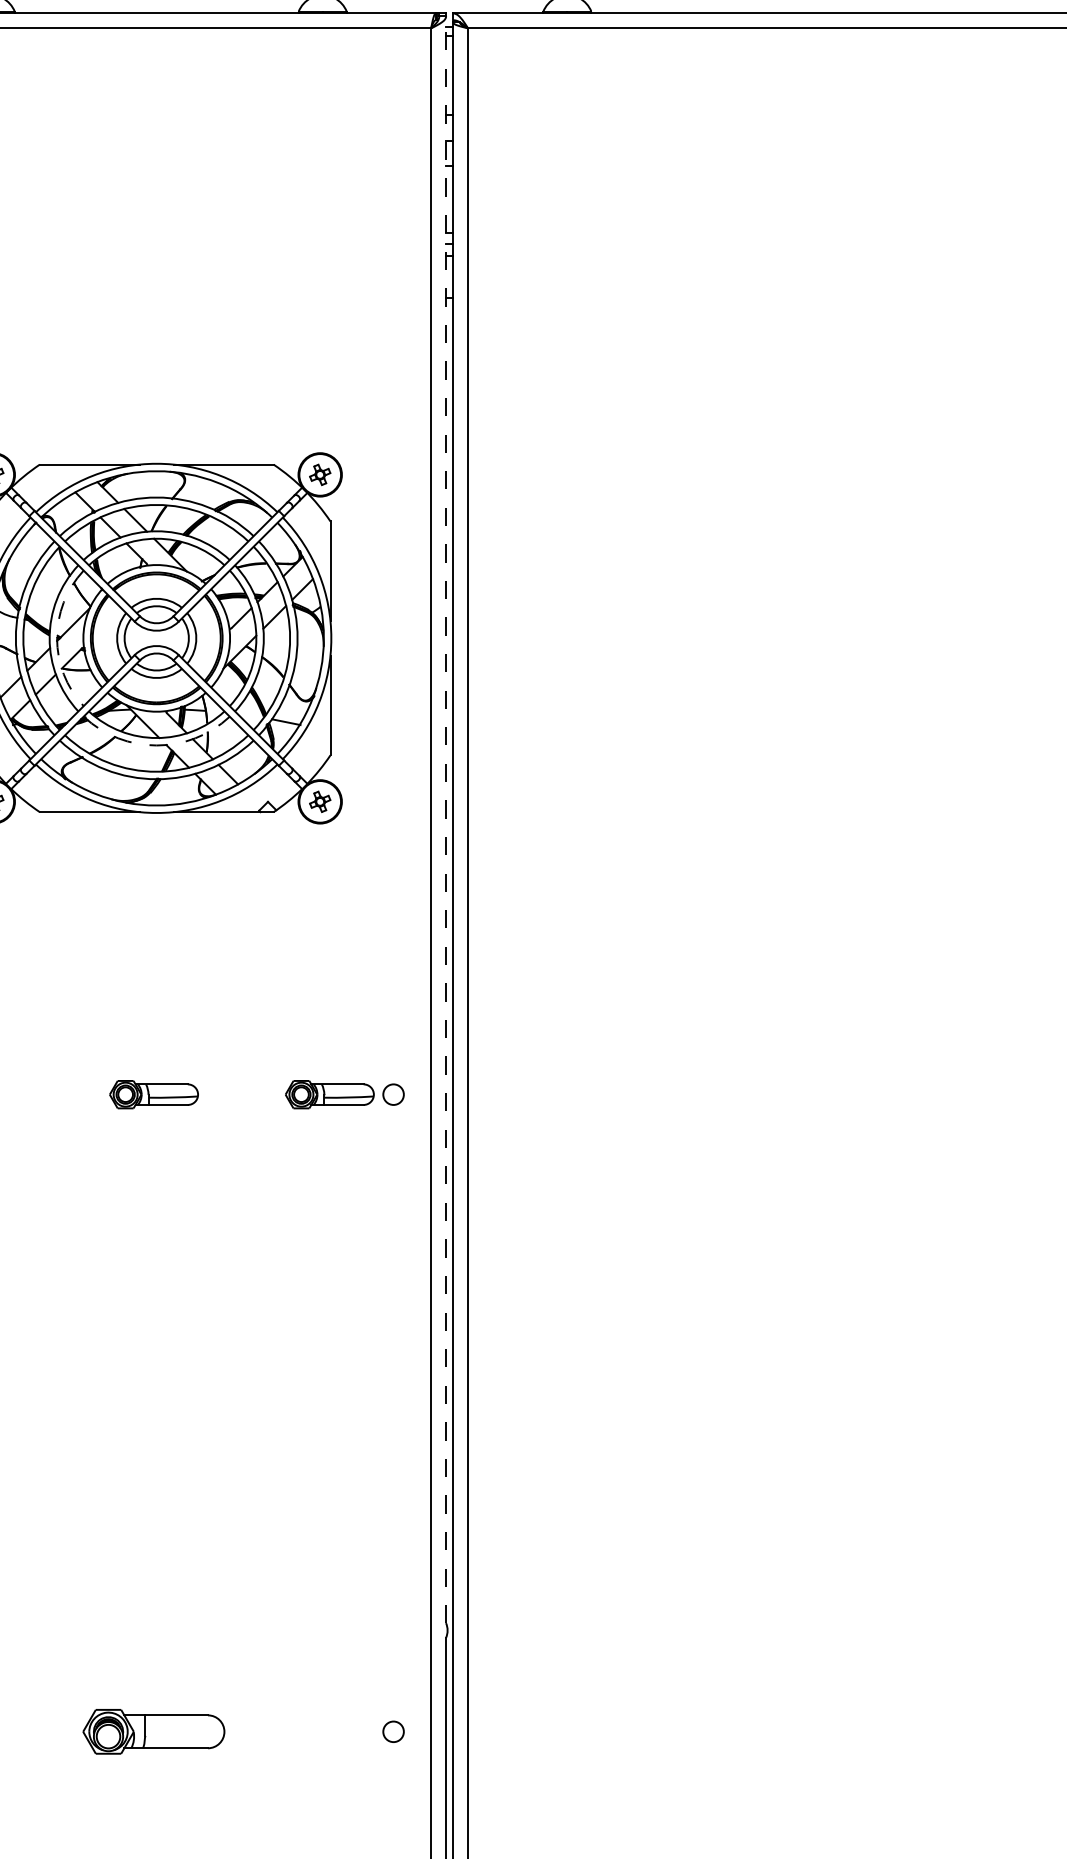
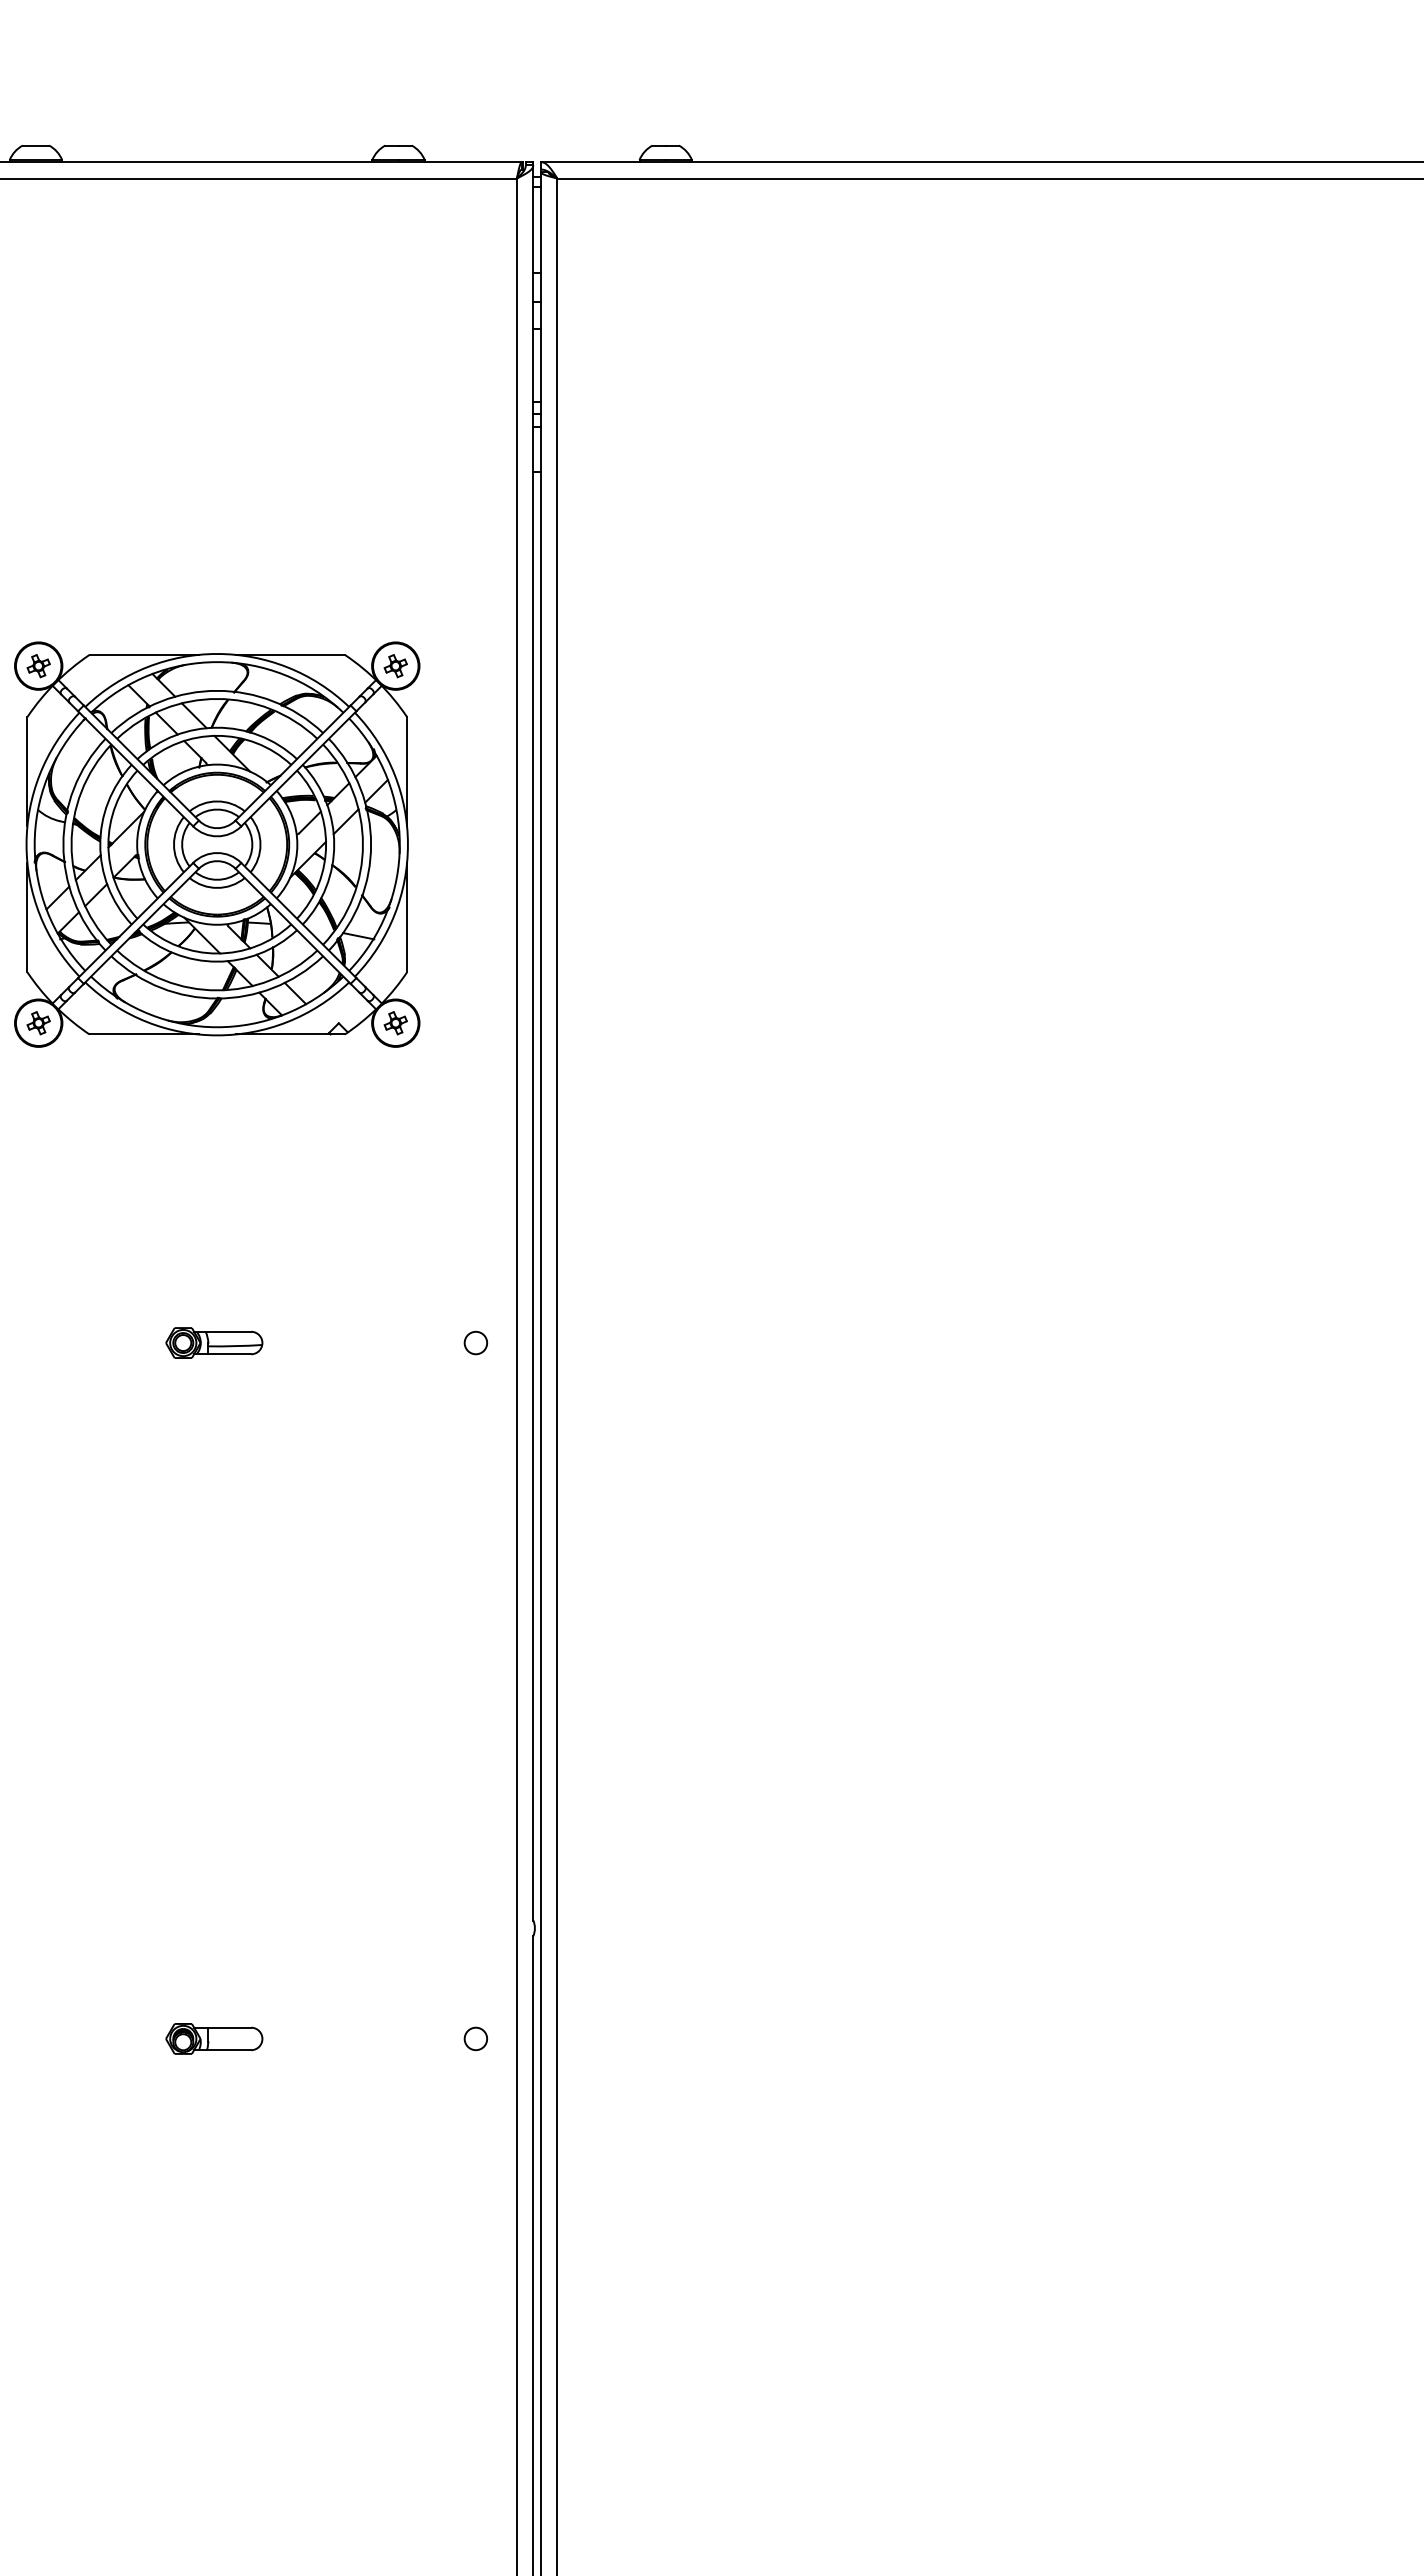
arc: (57, 638) -> (108, 844), dashed -> solid
arc: (156, 745) -> (217, 961), dashed -> solid
line: (446, 819) -> (533, 1042), dashed -> solid
part: (330, 1094) -> (406, 1342), removed
part: (154, 1731) -> (214, 2038), size x0.62

